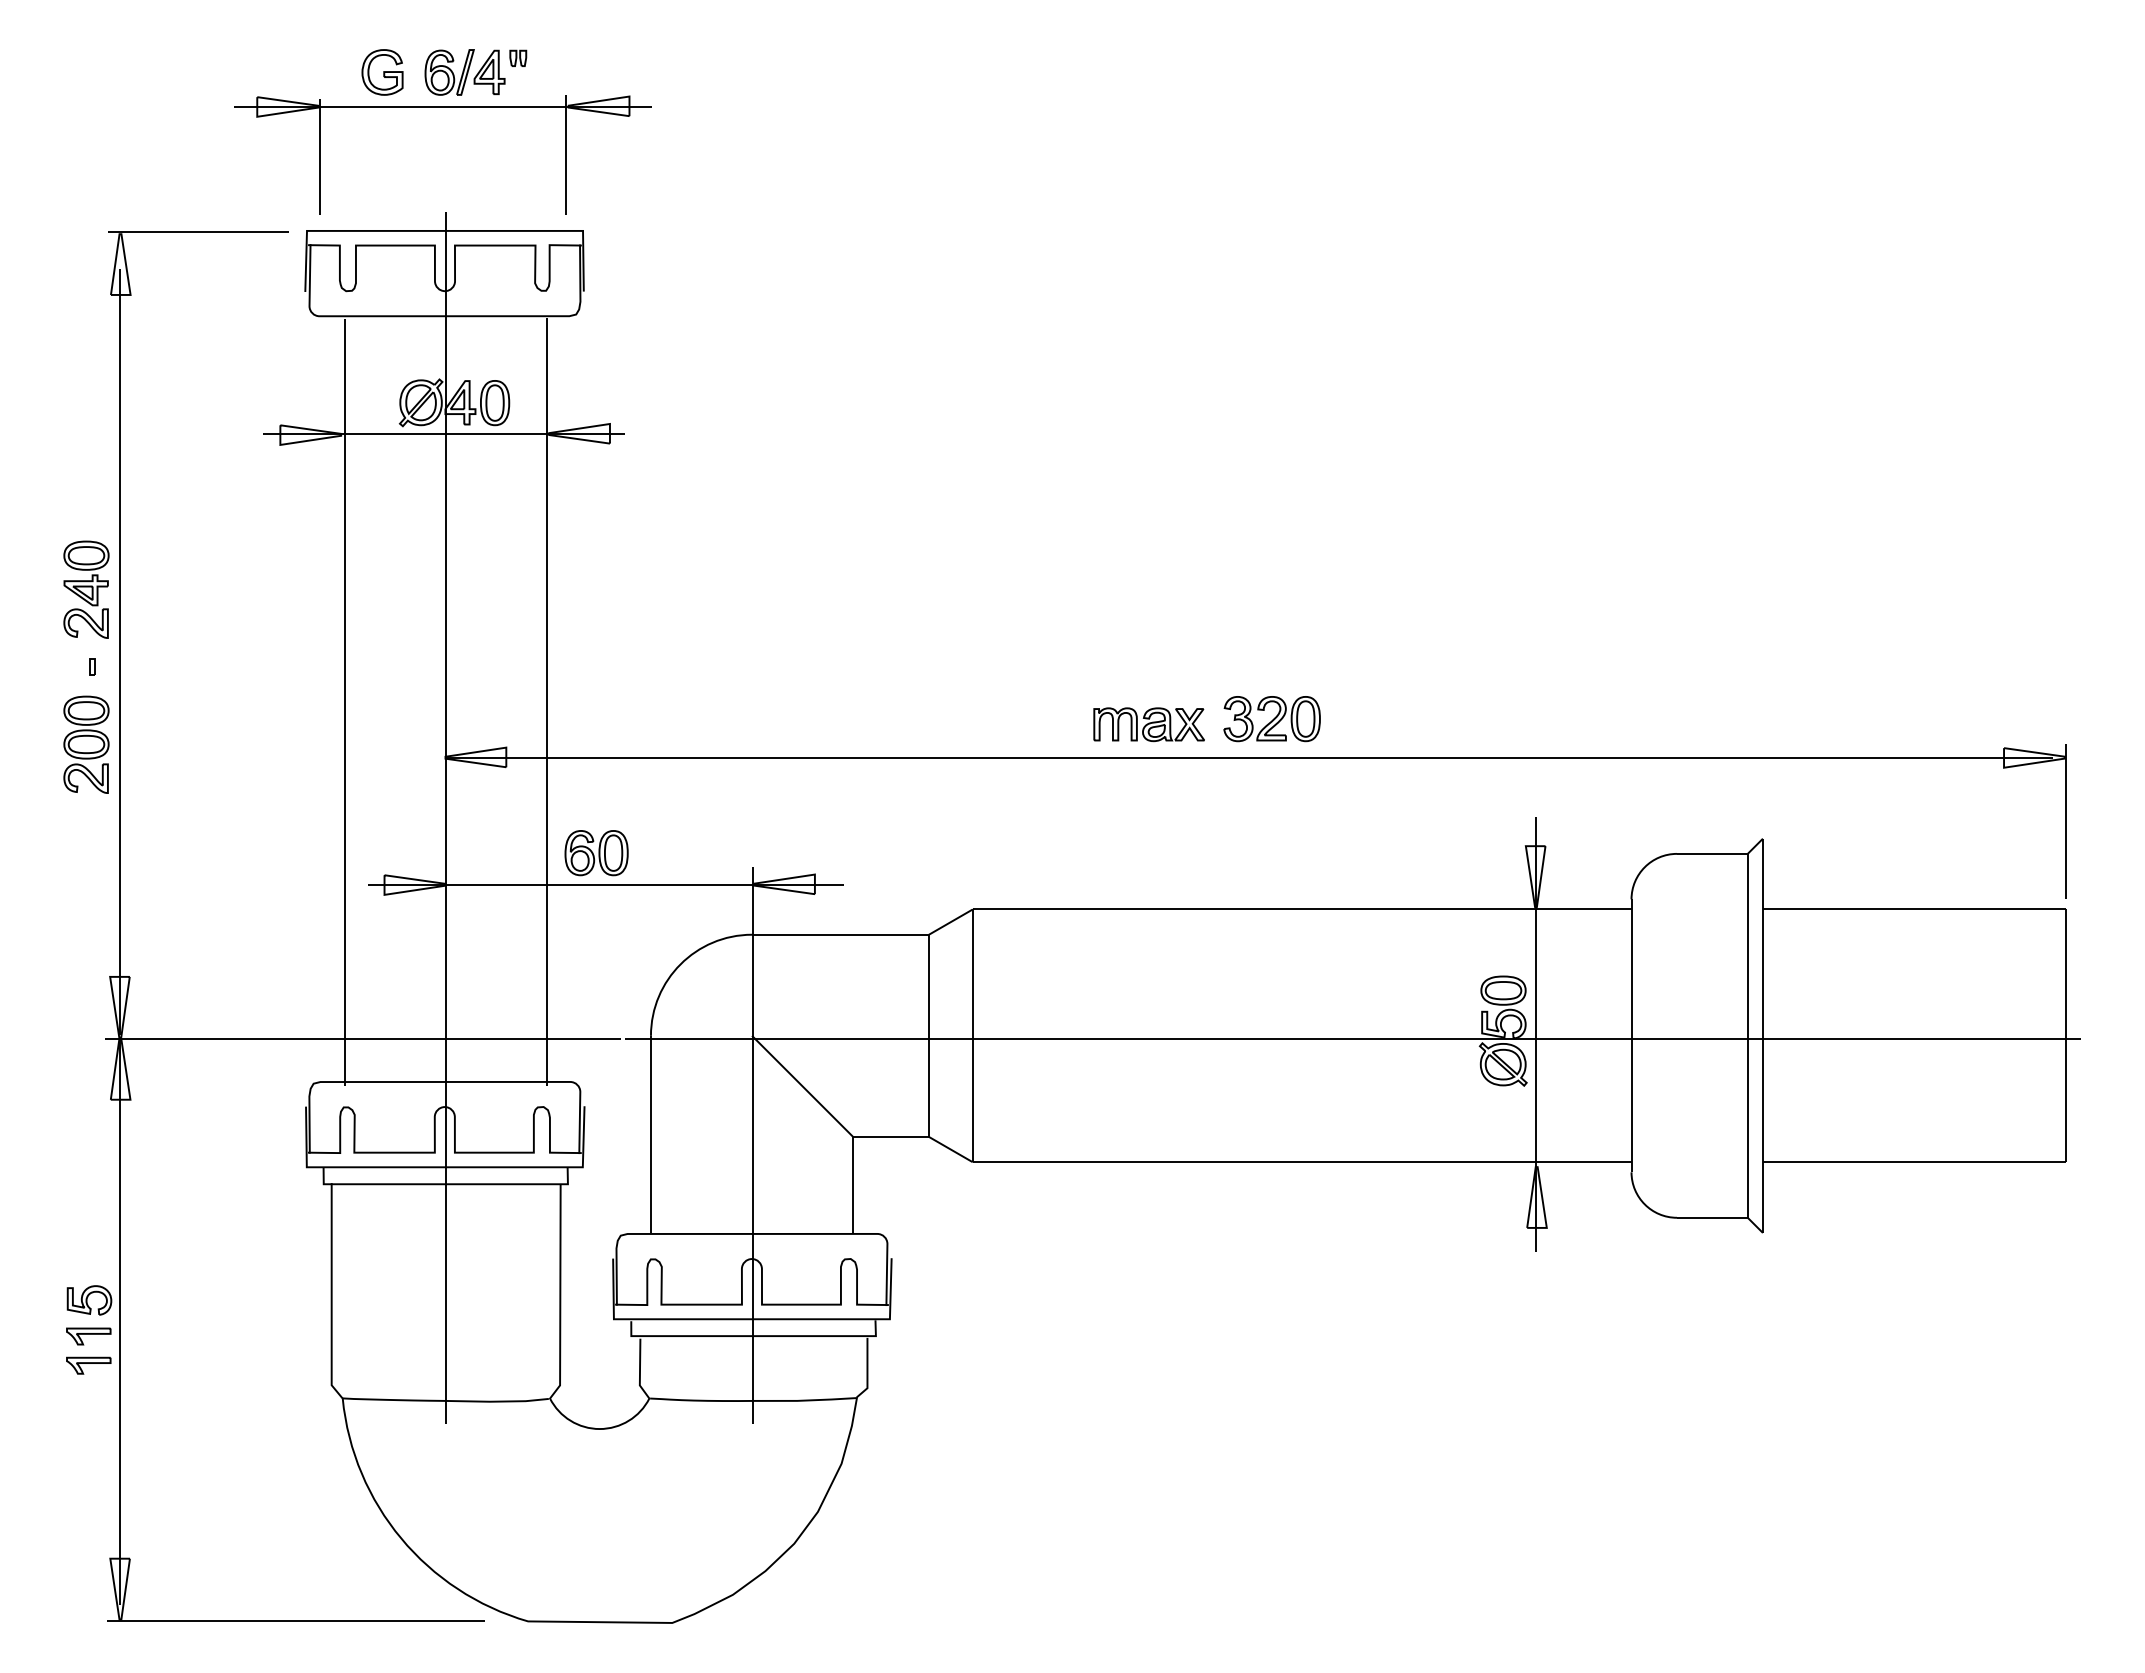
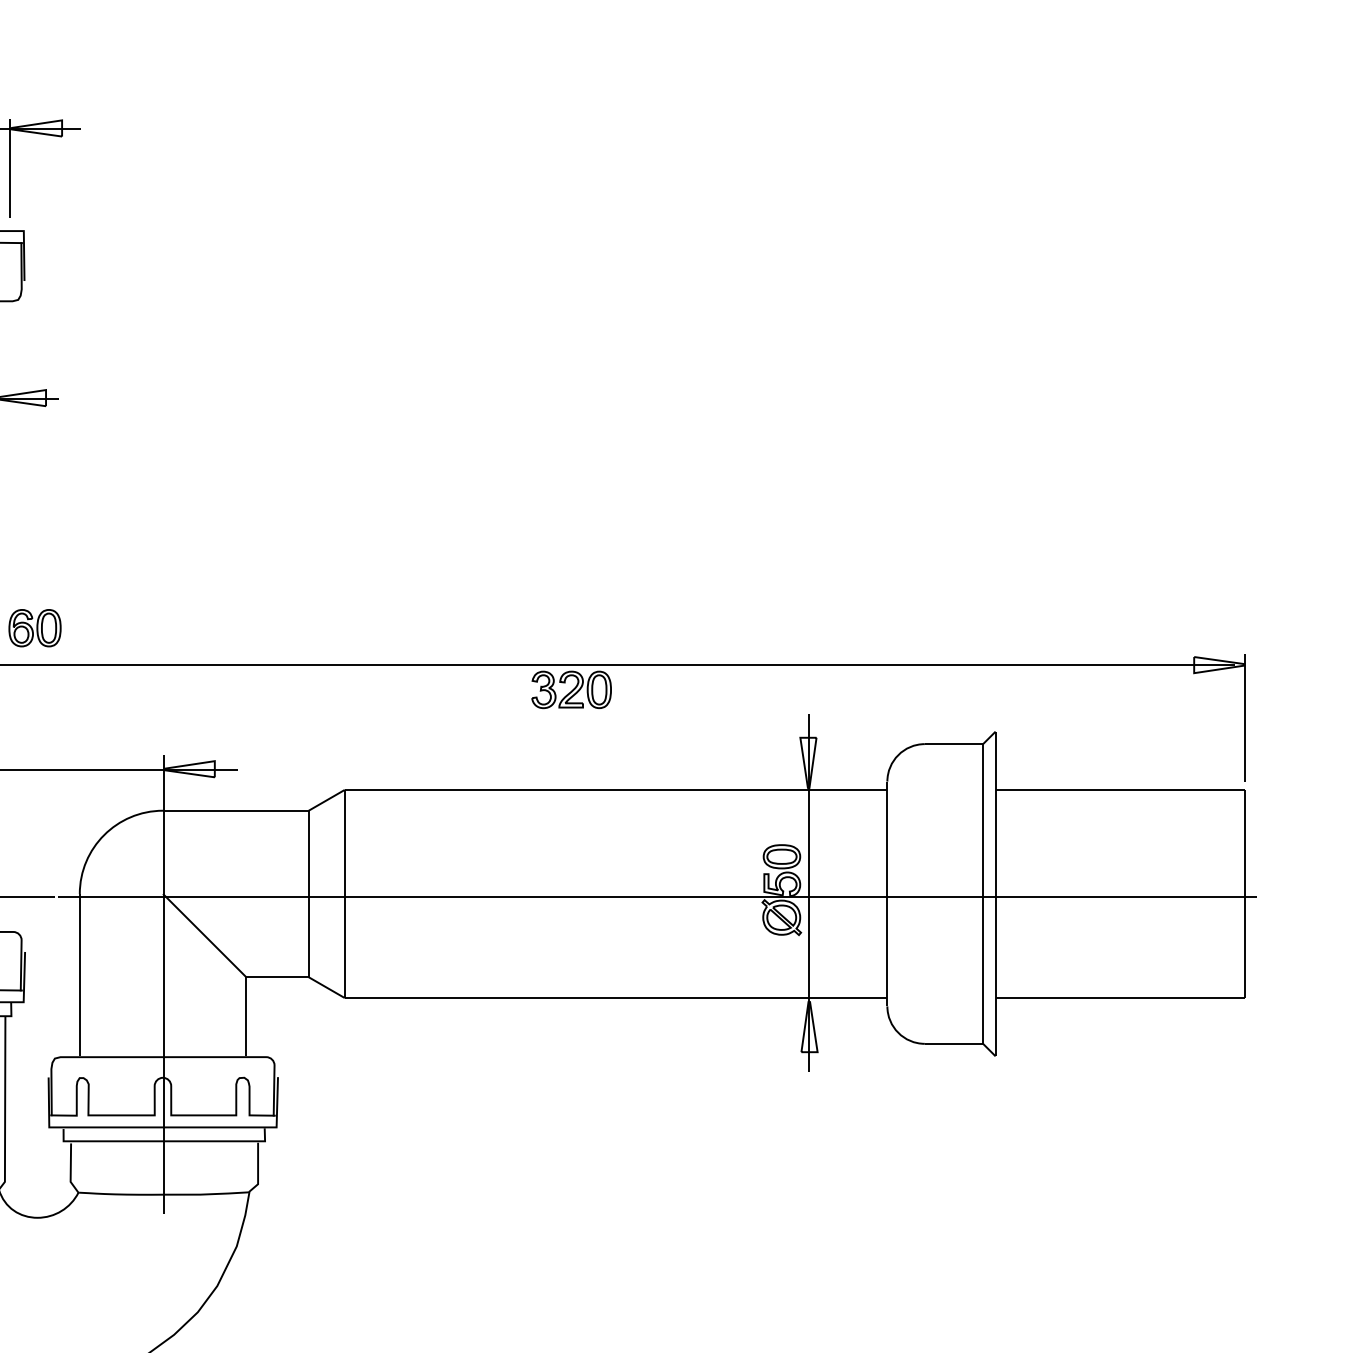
part: (1271, 719) -> (571, 690), moved
part: (1148, 724) -> (489, 637), removed
part: (596, 853) -> (34, 628), moved

